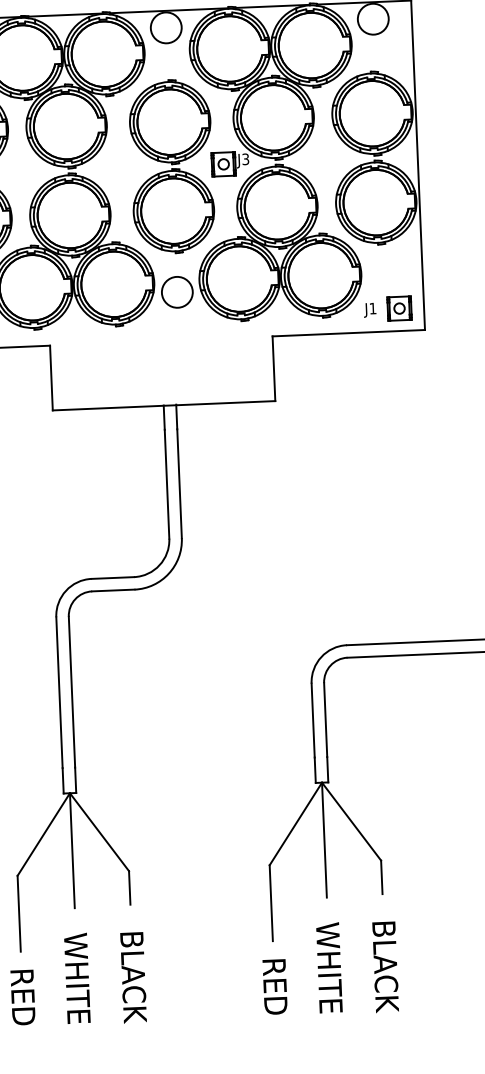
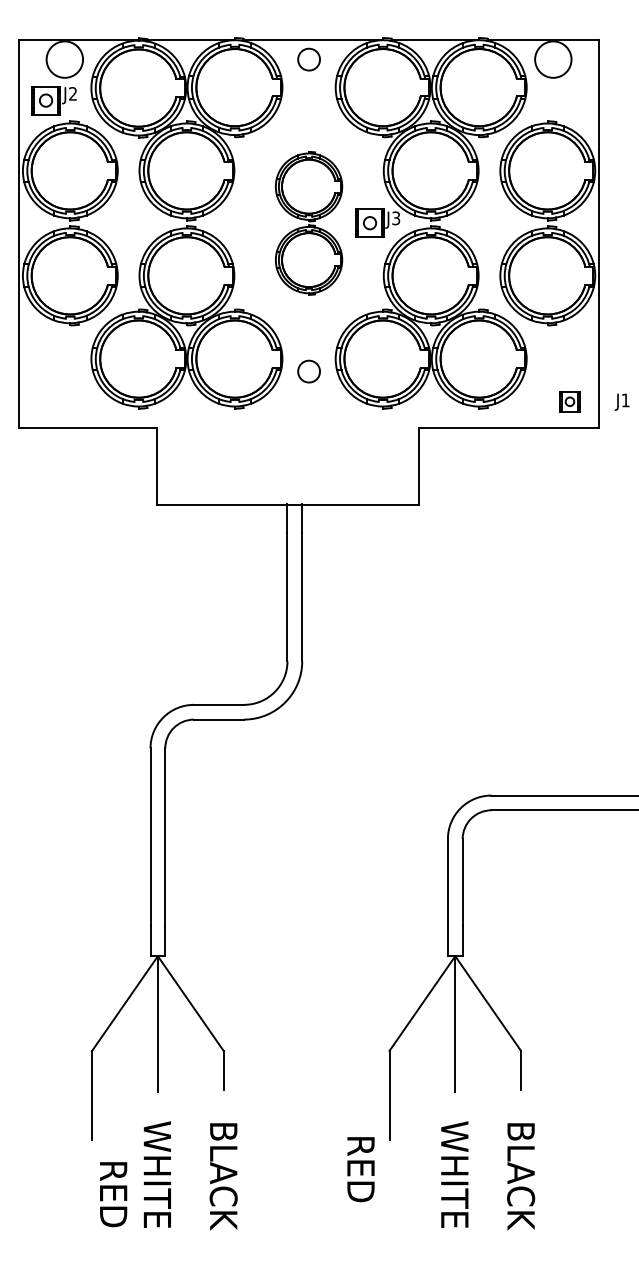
circle: (165, 27) -> (308, 59), size x0.6
part: (171, 166) -> (308, 223), size x0.7
circle: (176, 292) -> (308, 371), size x0.6
part: (399, 308) -> (569, 401), size x0.7
text: (369, 309) -> (621, 401), moved
text: (274, 987) -> (360, 1169), moved
text: (22, 997) -> (113, 1194), moved

